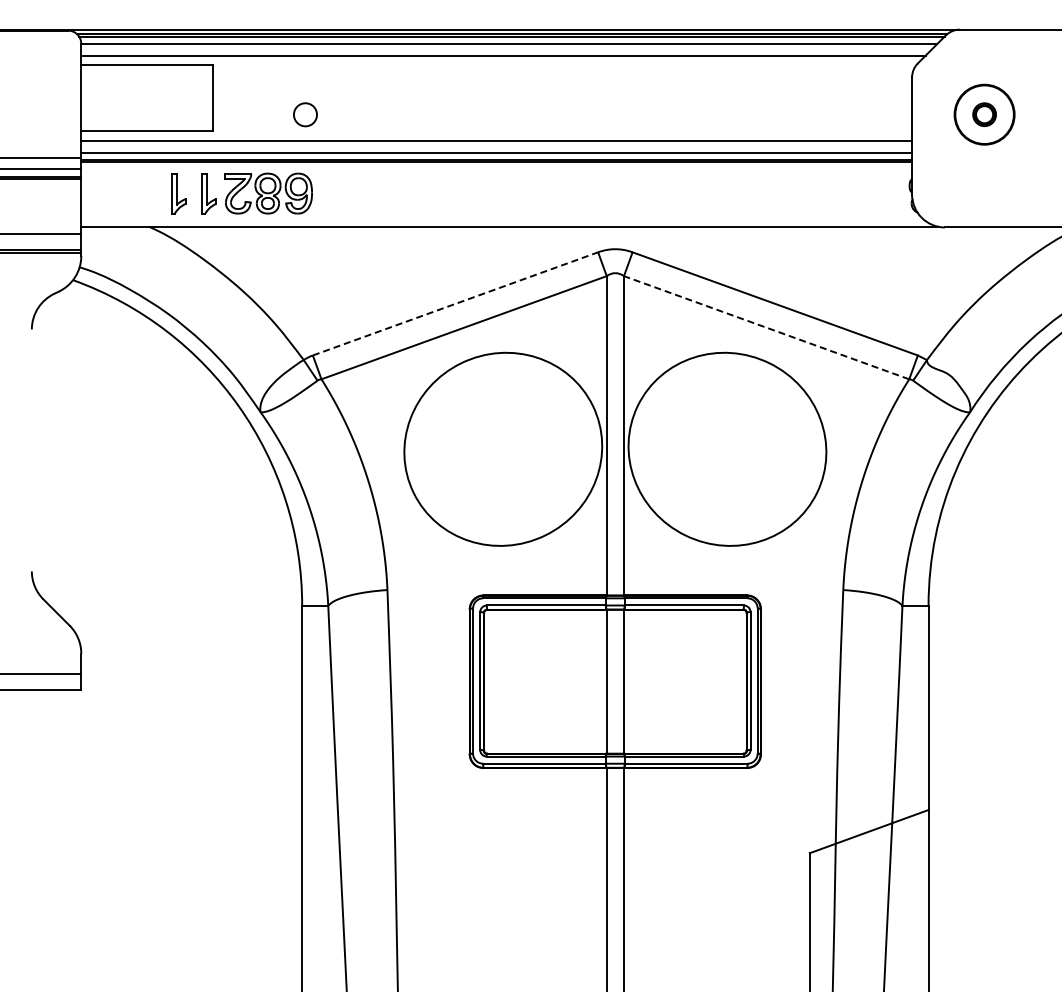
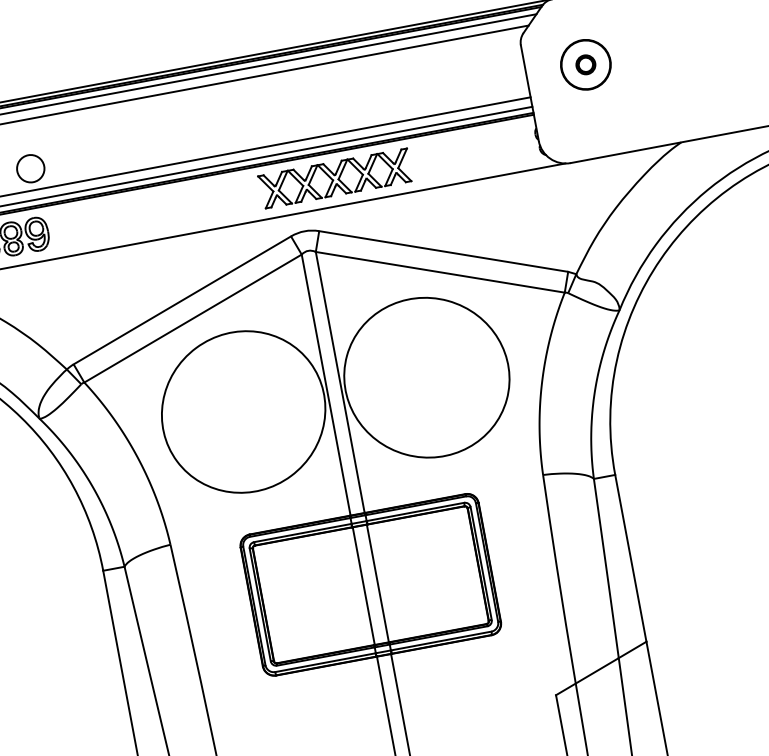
circle: (305, 114) -> (30, 168), size x1.43
part: (663, 193) -> (335, 178), added
line: (455, 303) -> (182, 300), dashed -> solid
line: (766, 327) -> (440, 272), dashed -> solid

